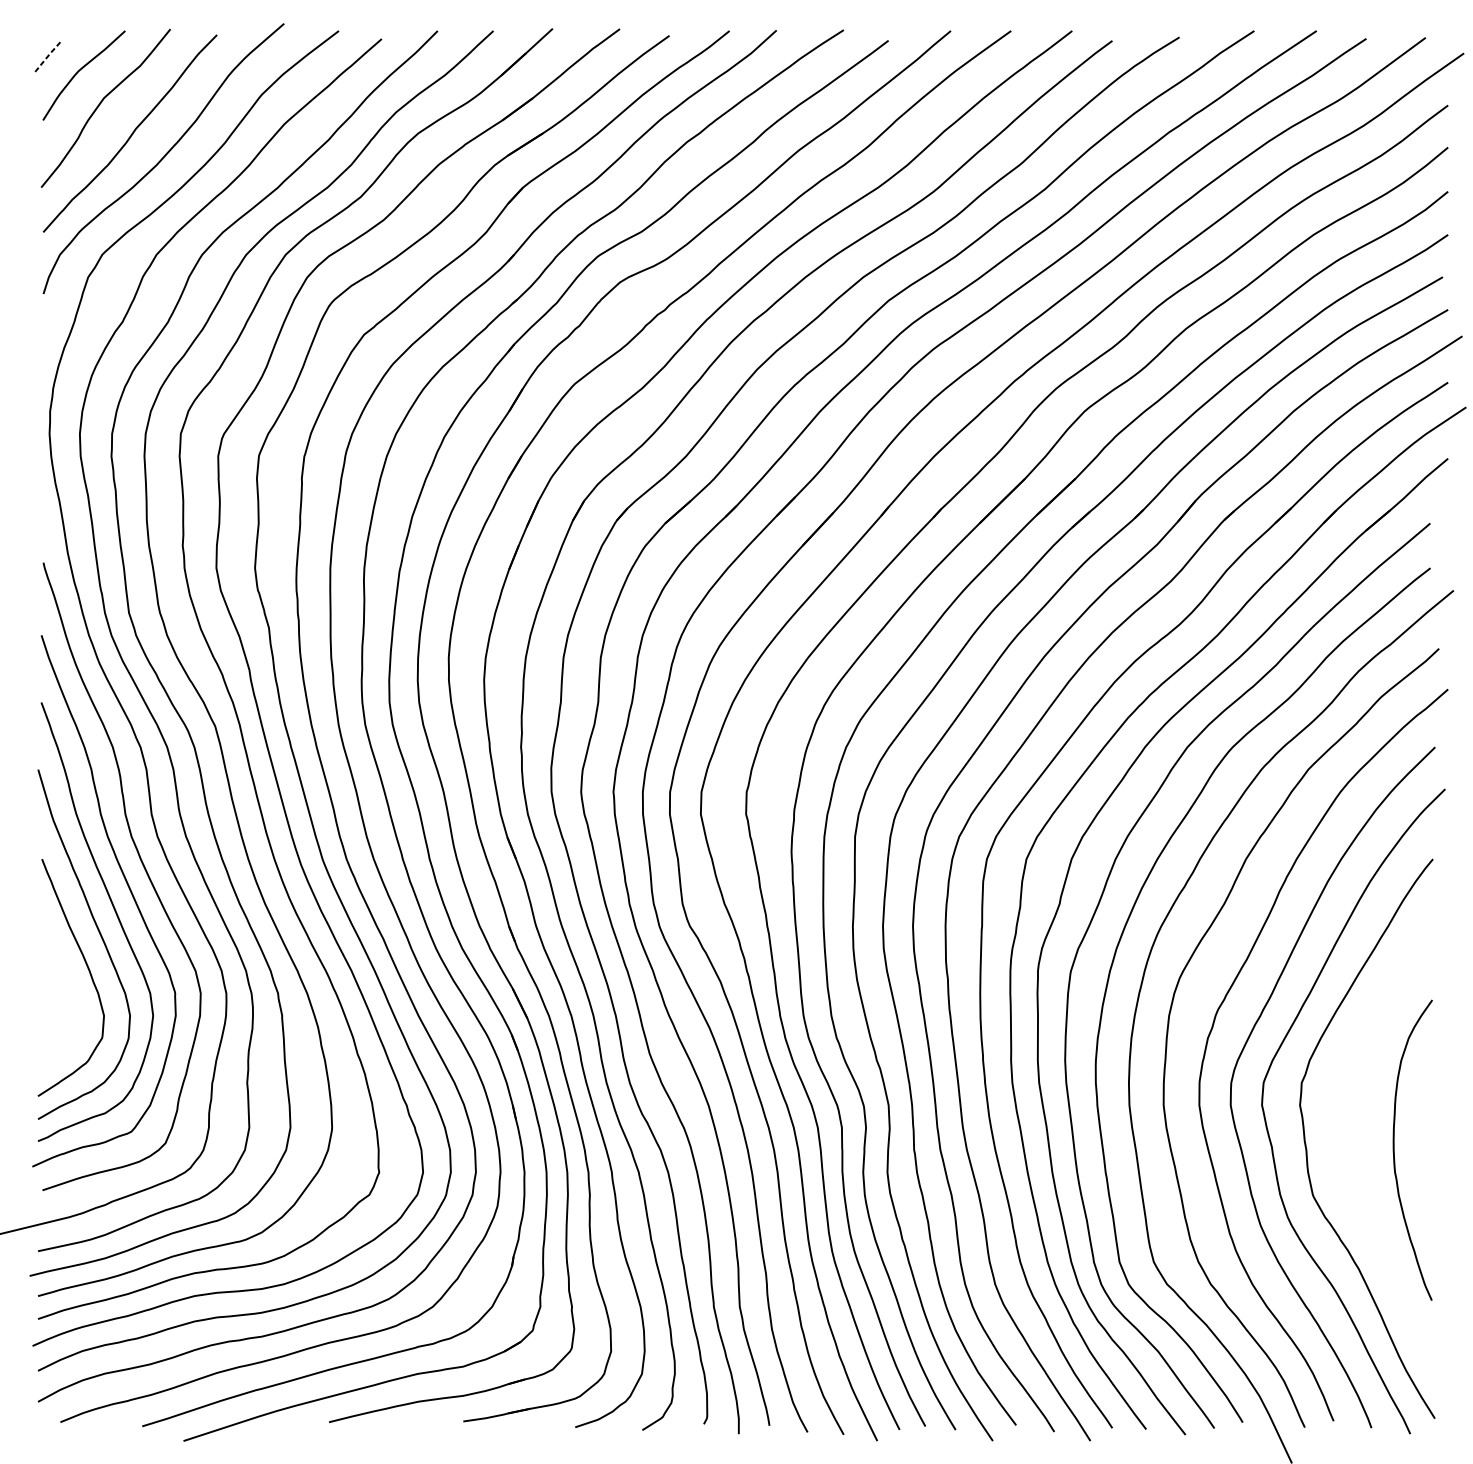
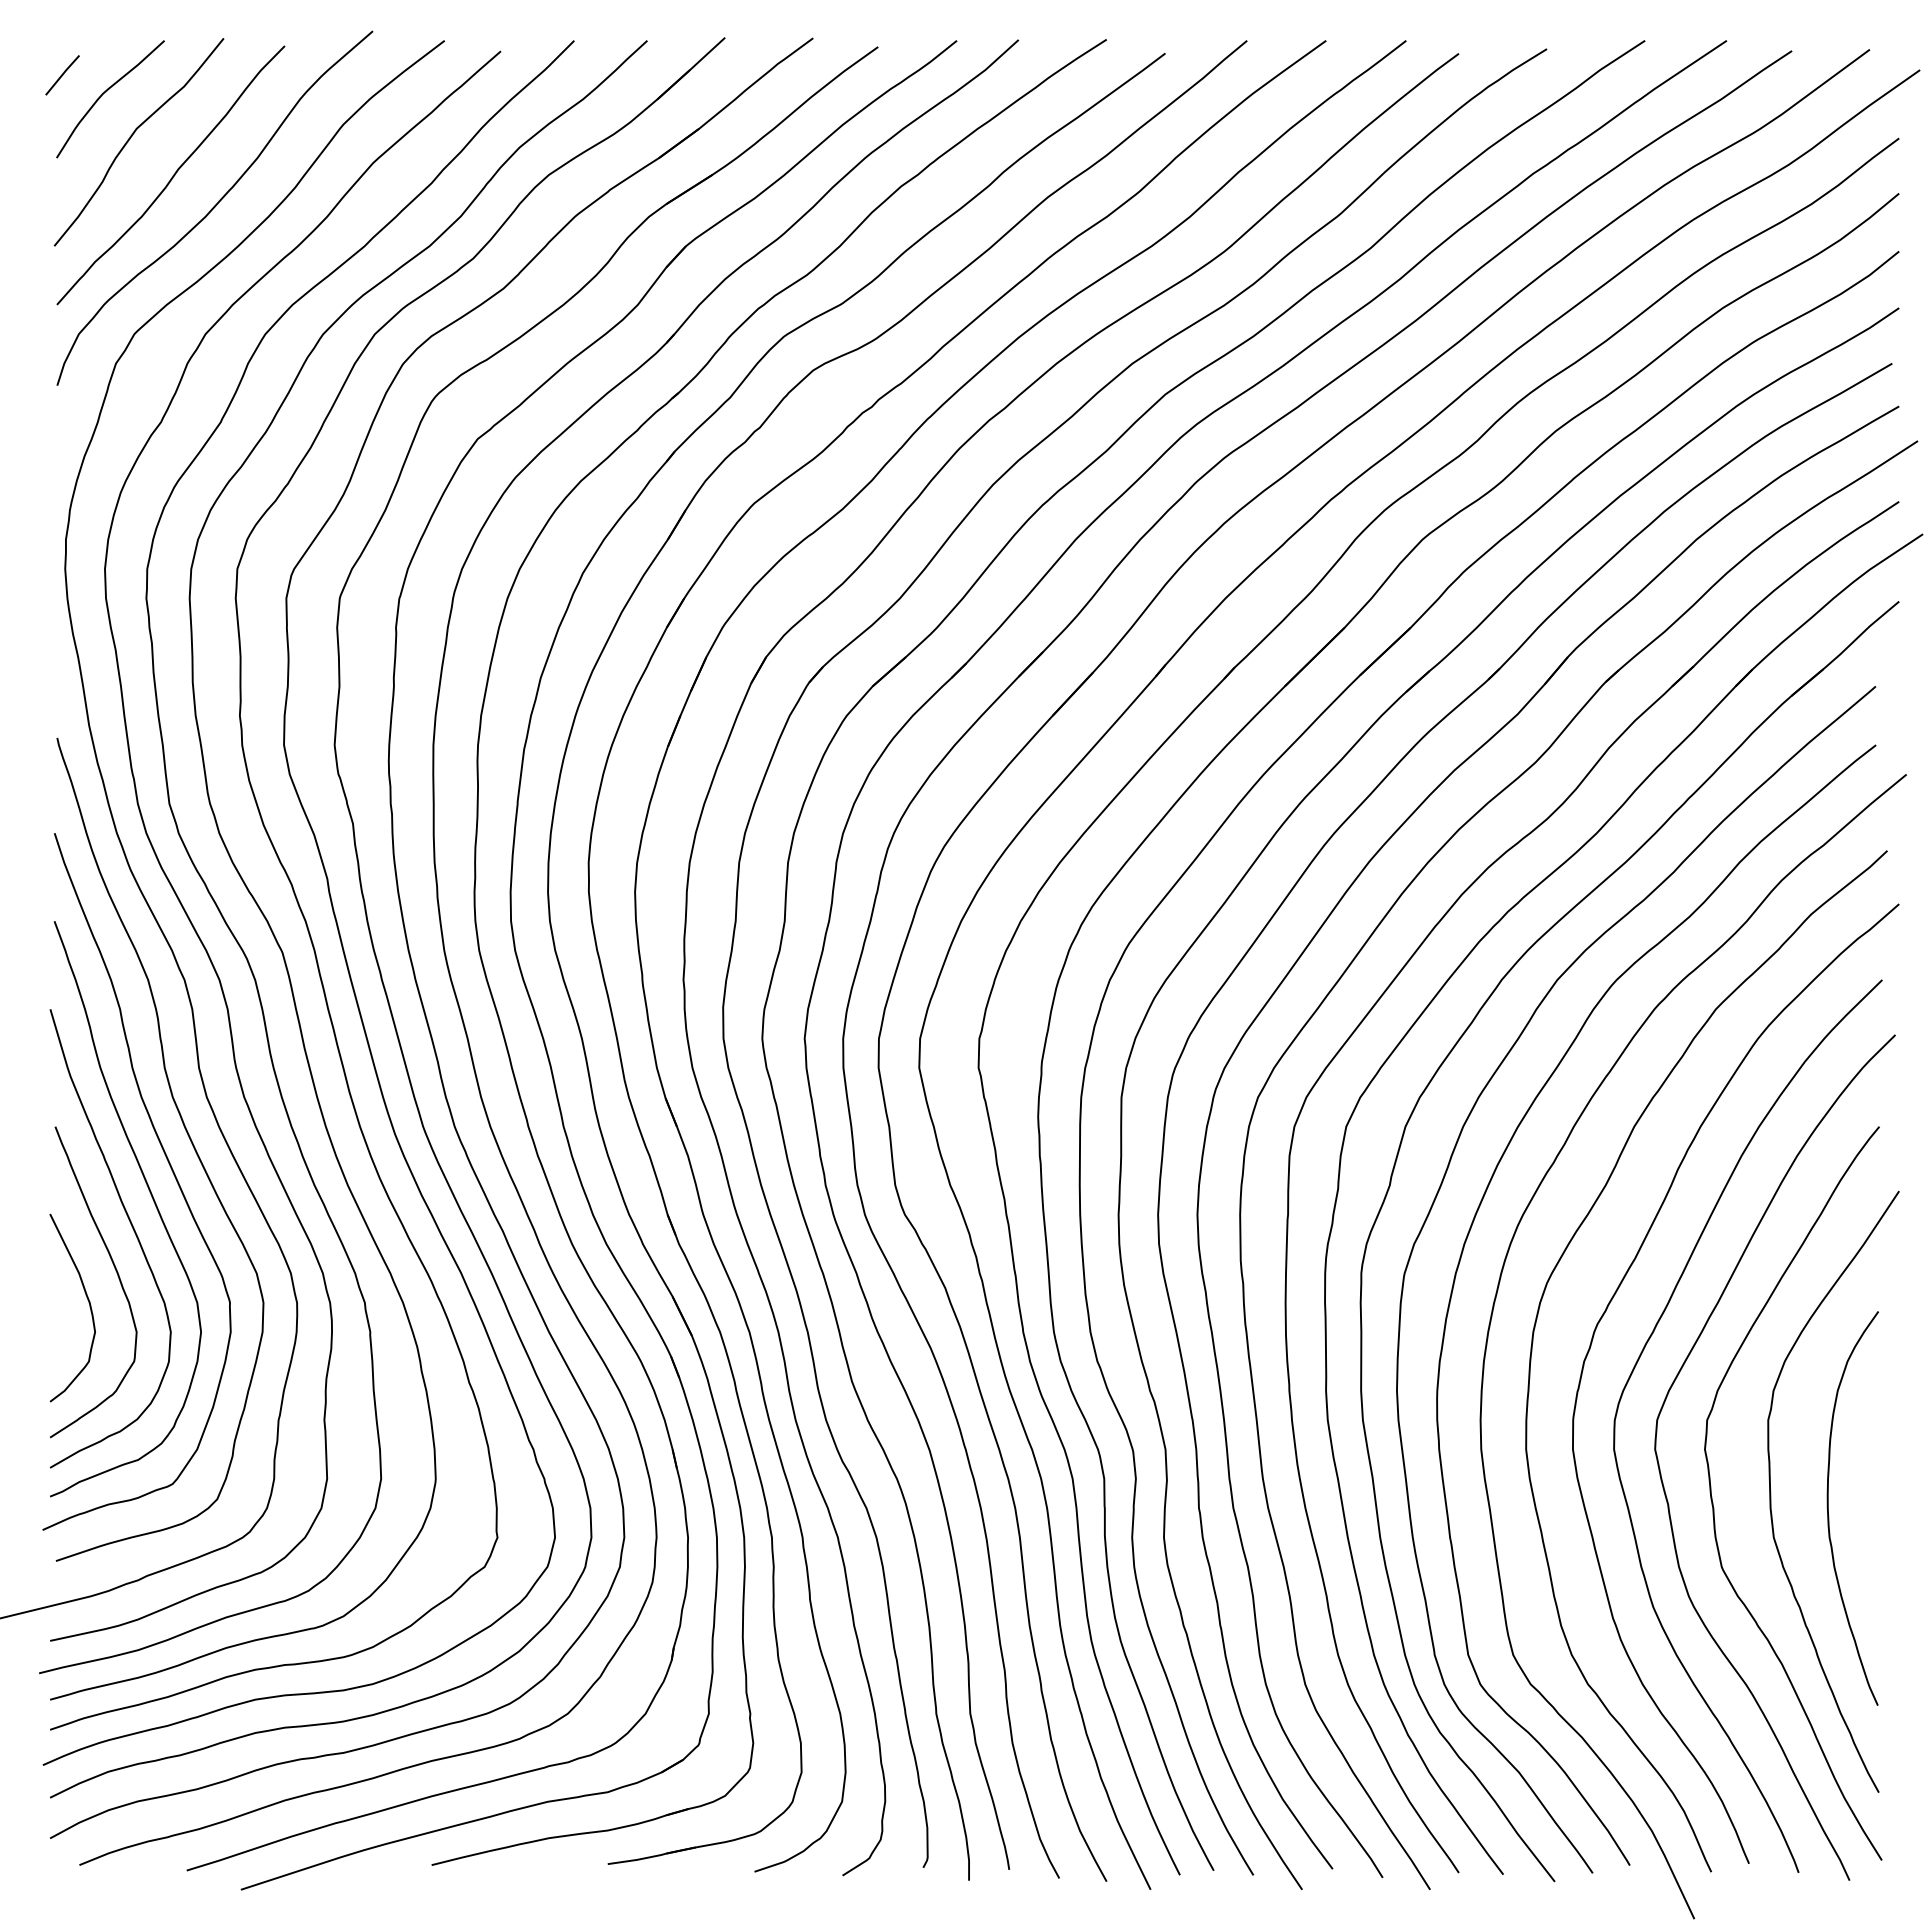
line: (47, 56) -> (62, 74), dashed -> solid
curve: (66, 991) -> (87, 1300), added
curve: (1350, 1137) -> (1771, 1491), added

